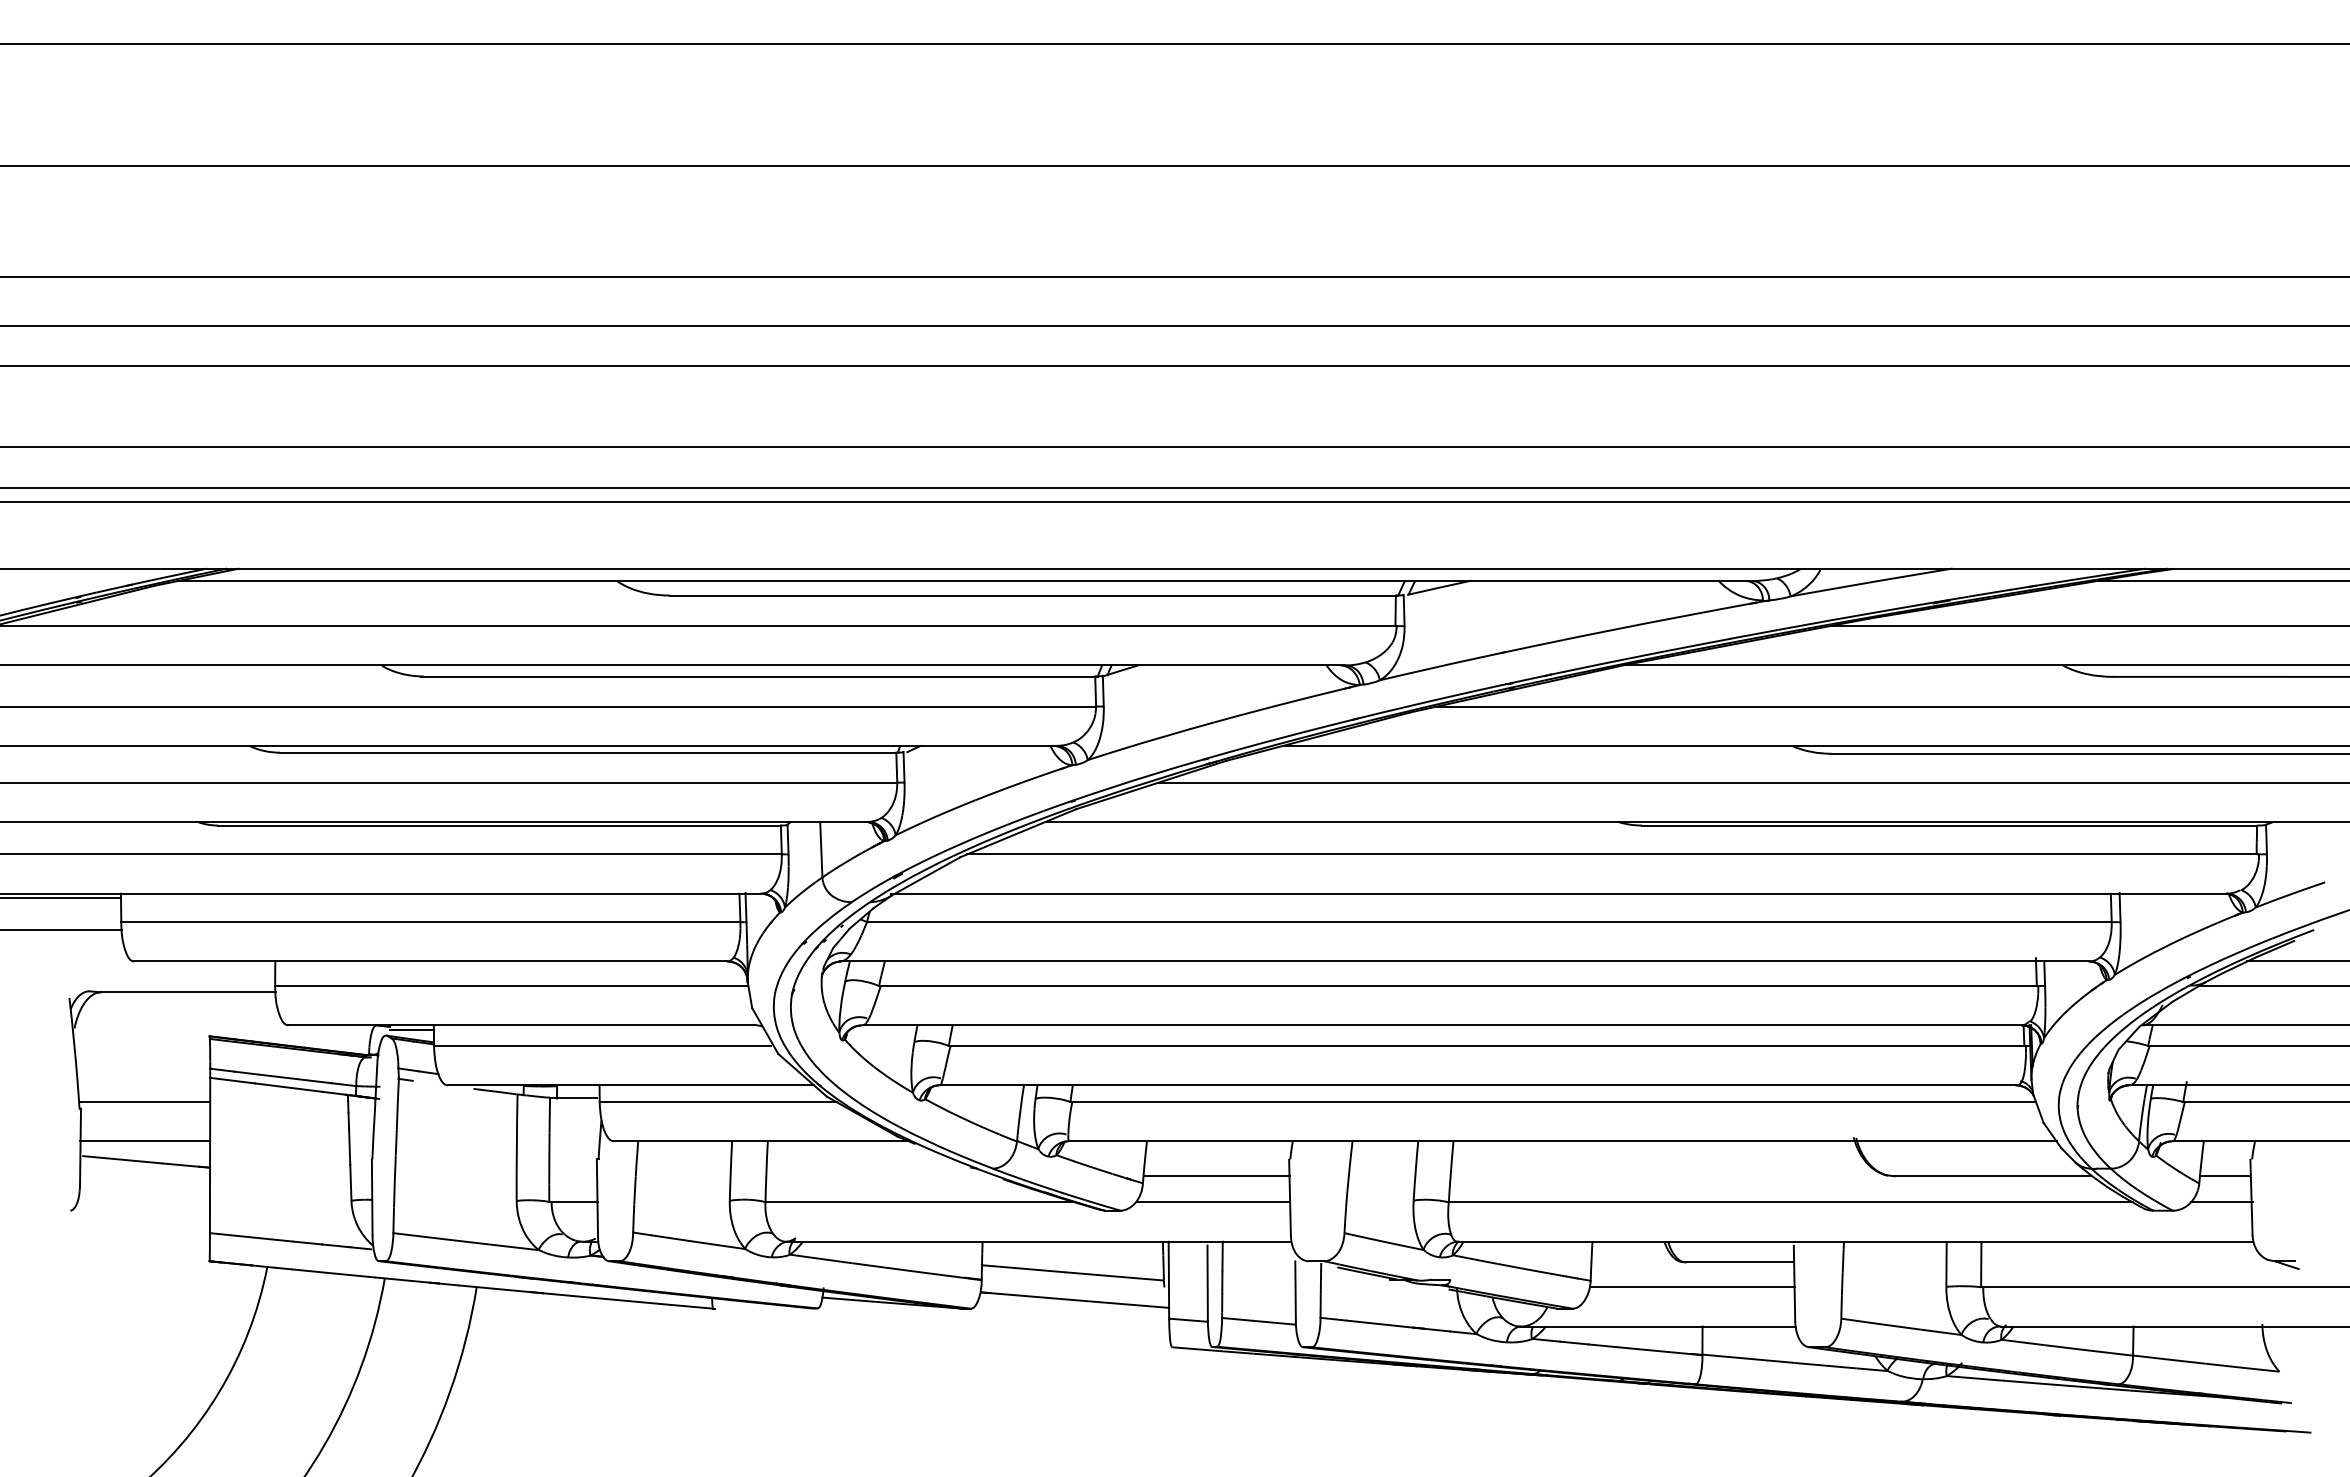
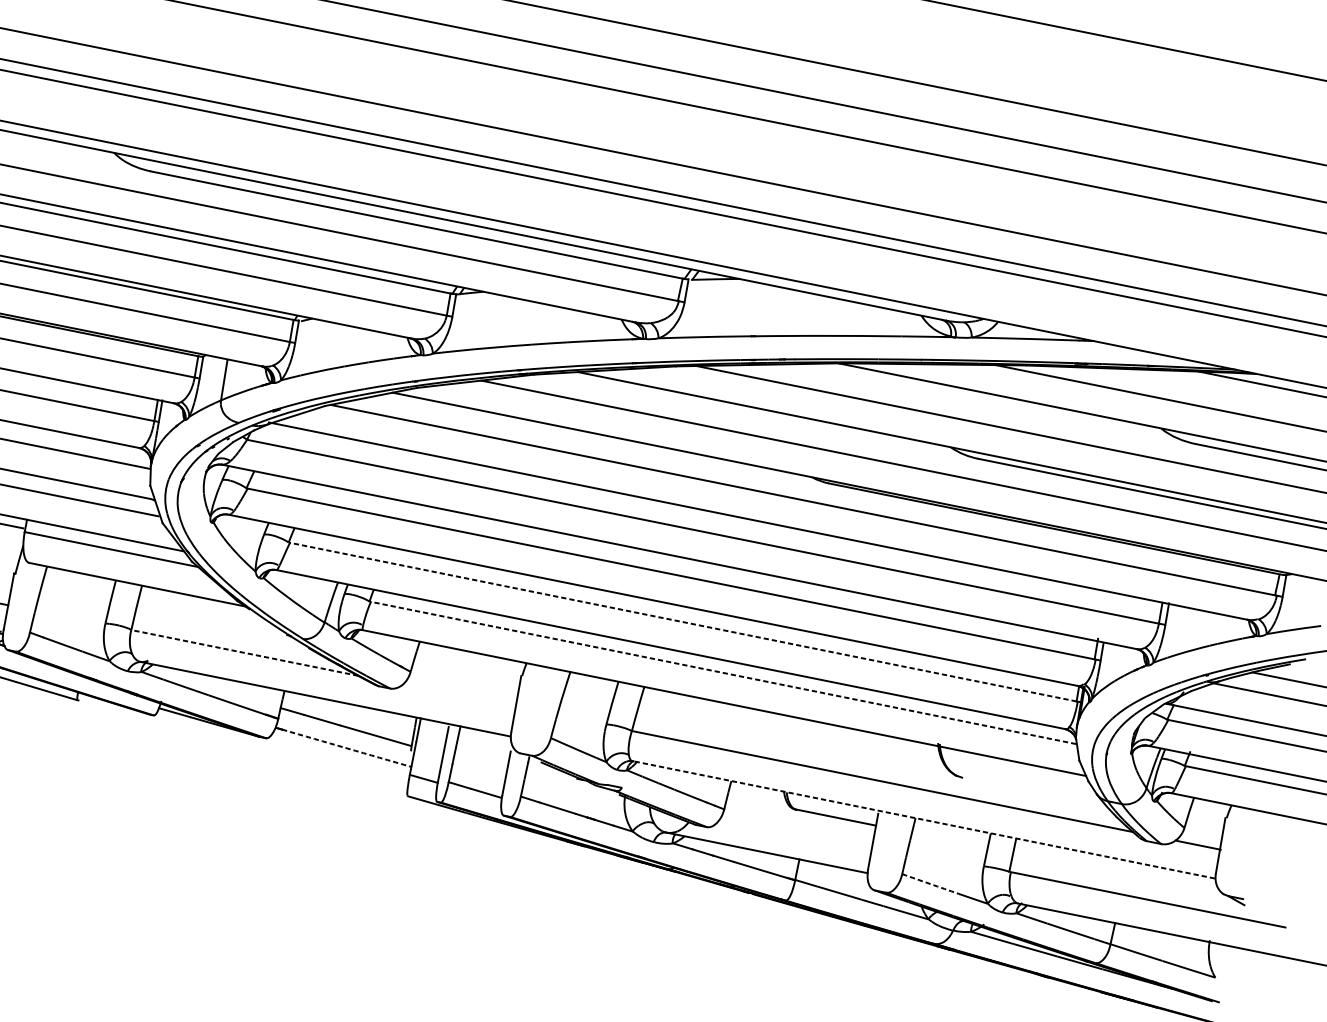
line: (1486, 1046) -> (682, 622), solid -> dashed
line: (1552, 1102) -> (722, 673), solid -> dashed
line: (1216, 1176) -> (465, 677), removed
line: (1992, 1176) -> (1034, 792), removed
line: (2225, 1176) -> (1204, 826), removed
line: (920, 1202) -> (244, 653), solid -> dashed
line: (1213, 1202) -> (459, 696), removed
line: (1854, 1241) -> (923, 819), solid -> dashed
line: (1691, 1287) -> (797, 829), removed
arc: (1079, 1300) -> (346, 748), solid -> dashed
arc: (1880, 1324) -> (930, 884), solid -> dashed

